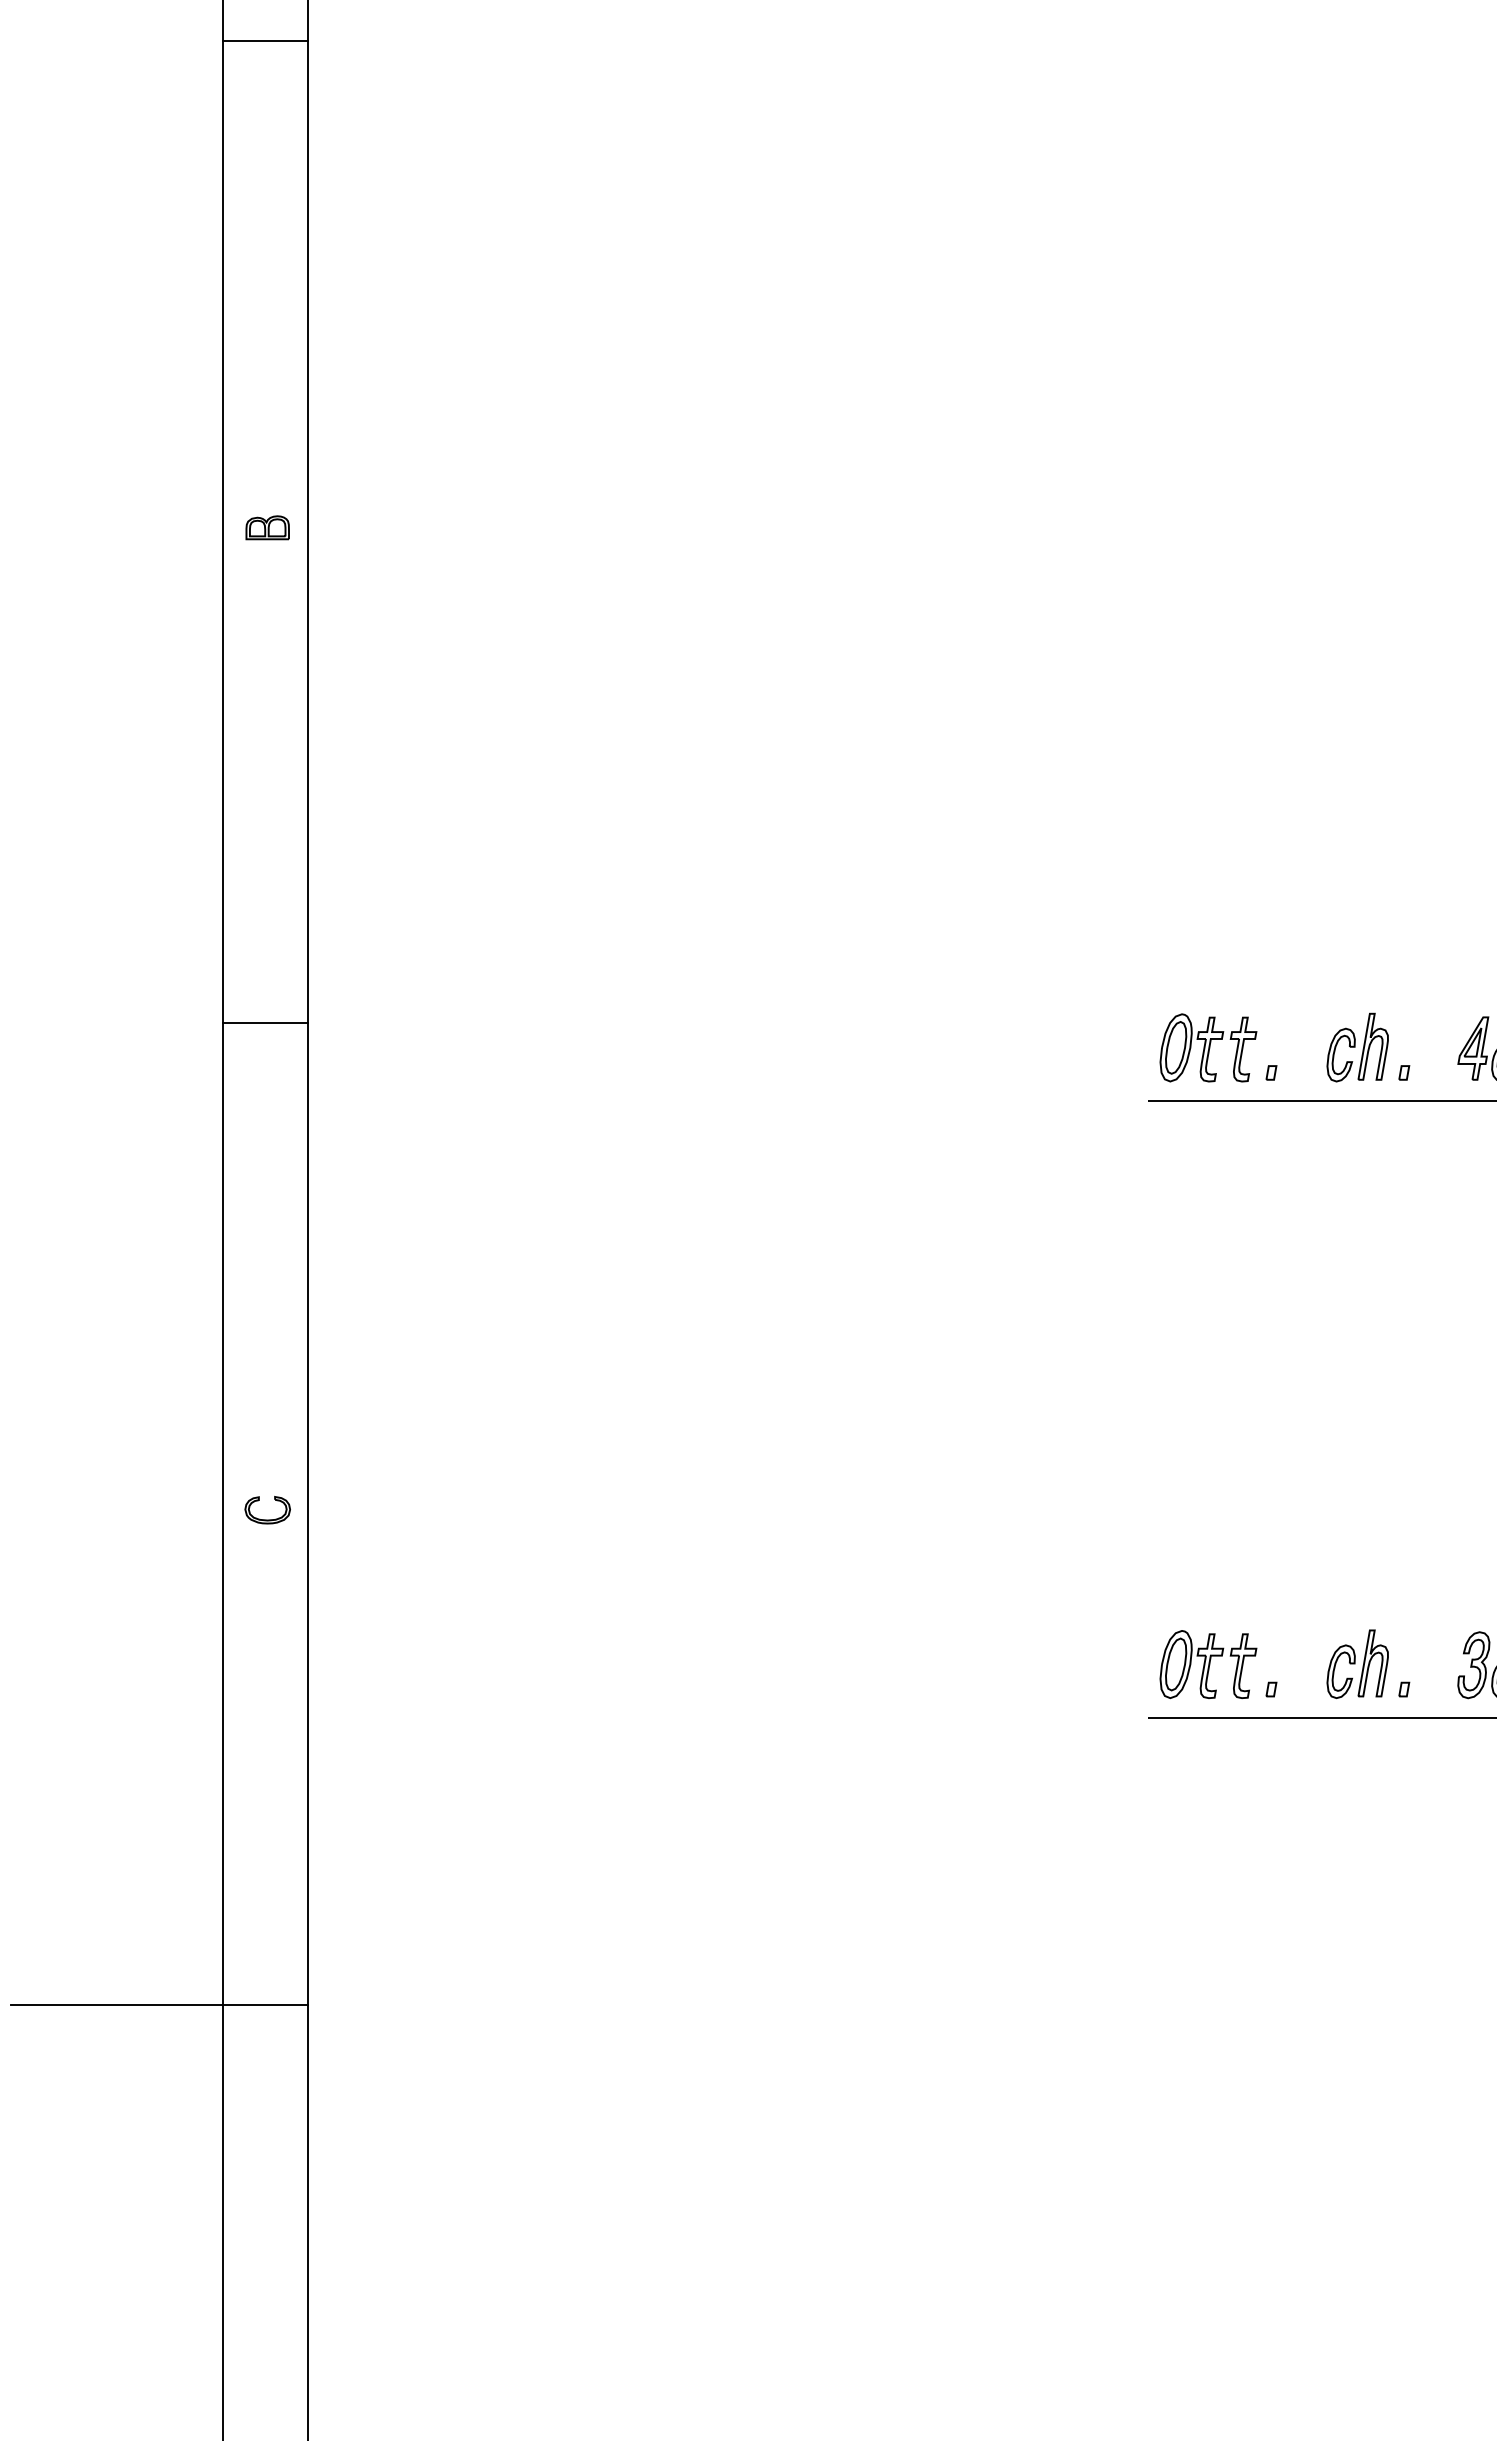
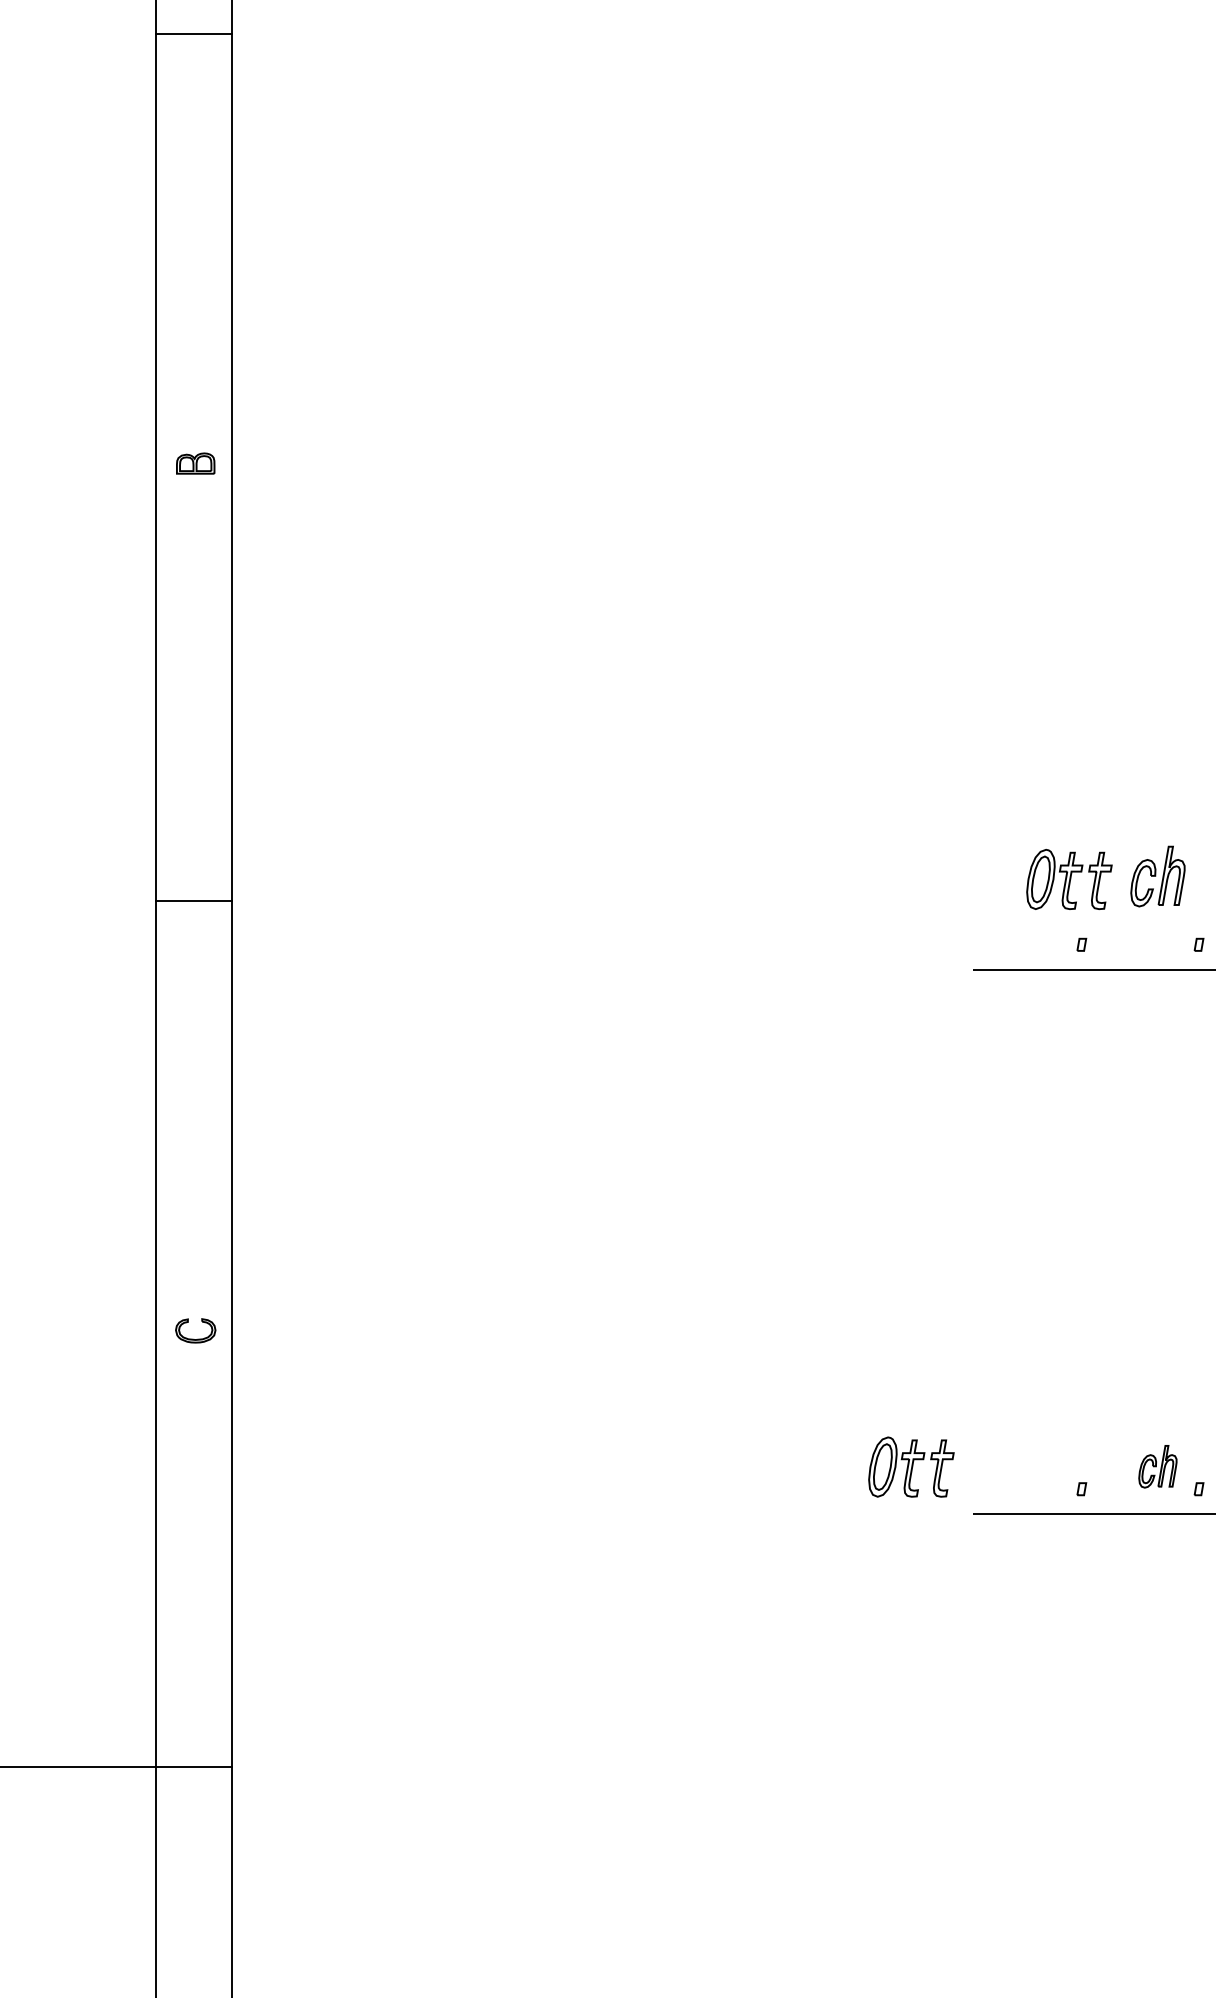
part: (1208, 1047) -> (1069, 879), moved
part: (1357, 1047) -> (1157, 876), moved
part: (1357, 1663) -> (1157, 1466), size x0.7
part: (1208, 1664) -> (911, 1467), moved

